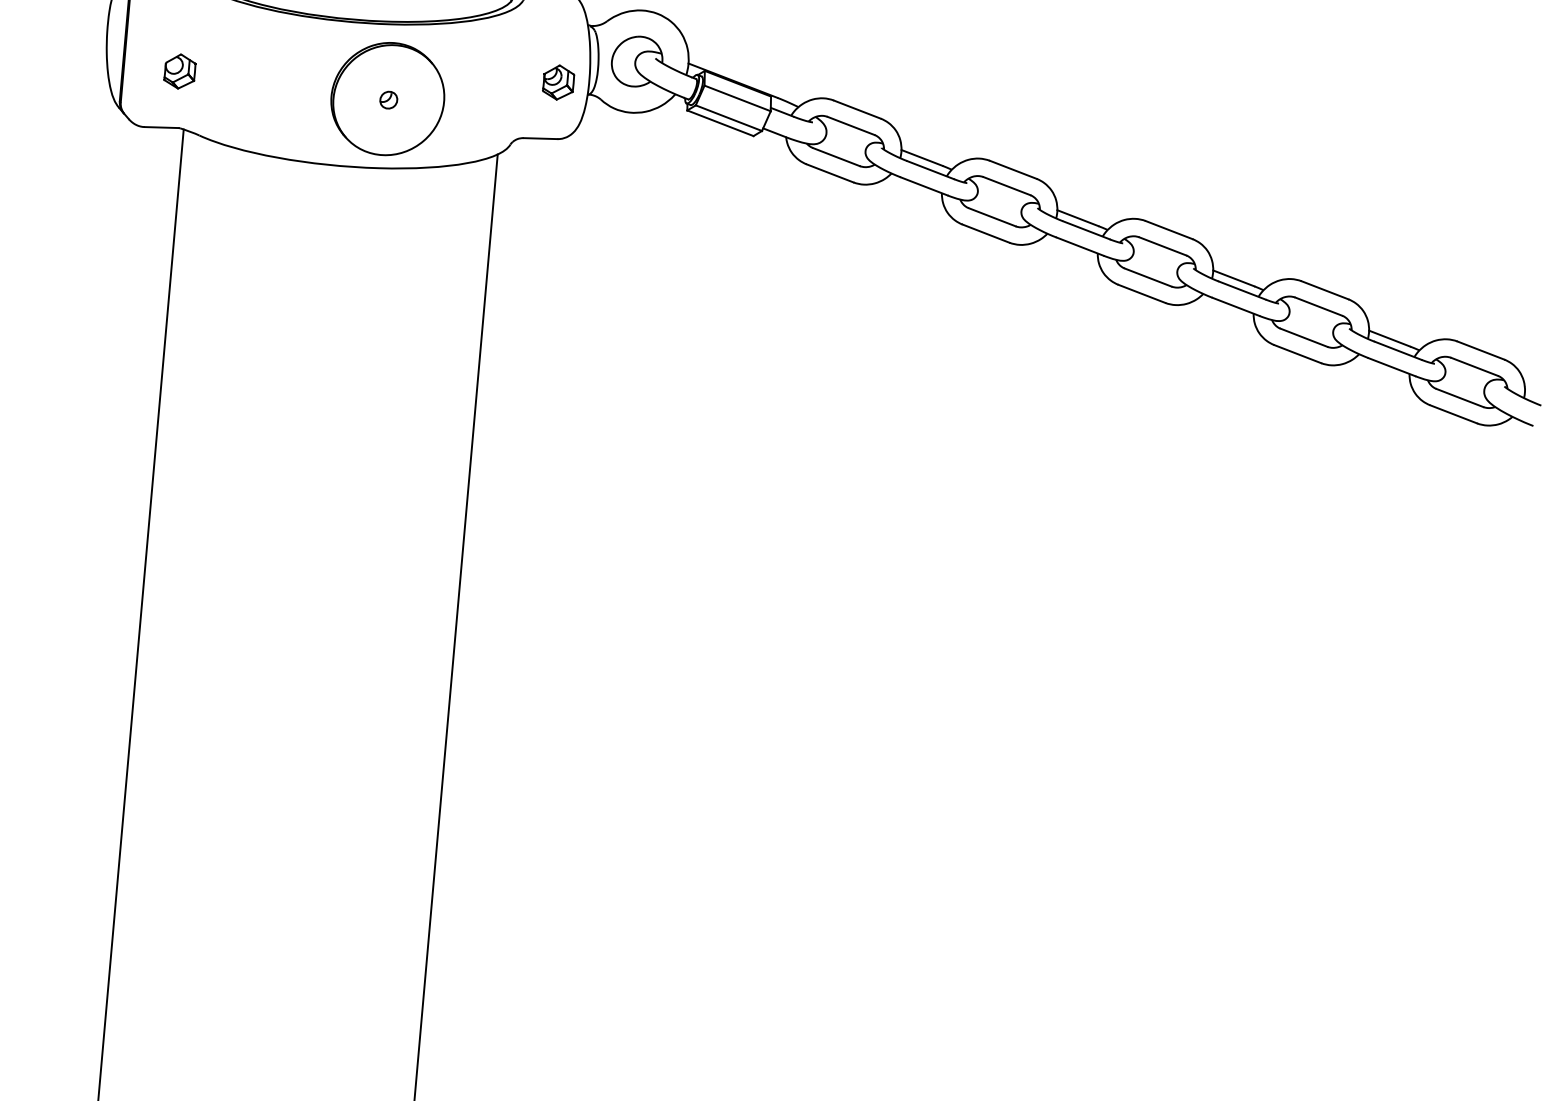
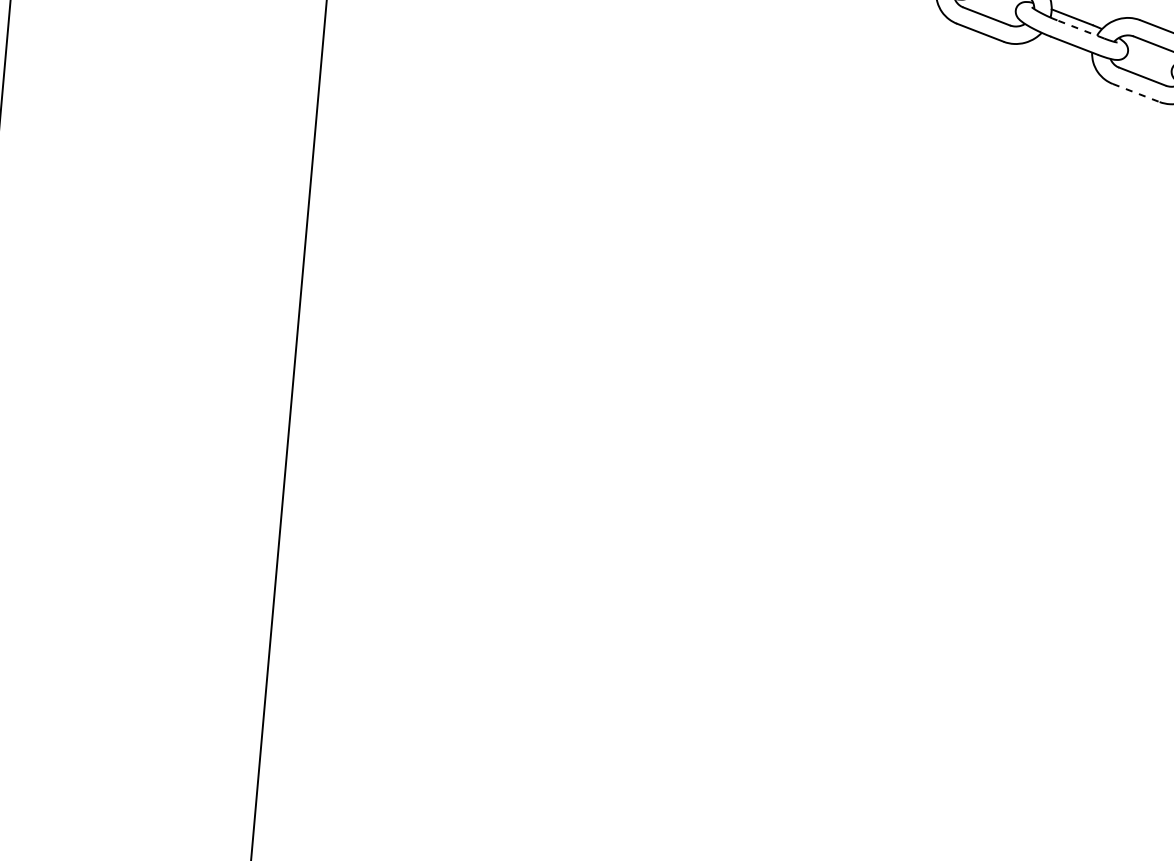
line: (1241, 290) -> (1079, 29), solid -> dashed
line: (1298, 354) -> (1136, 93), solid -> dashed

